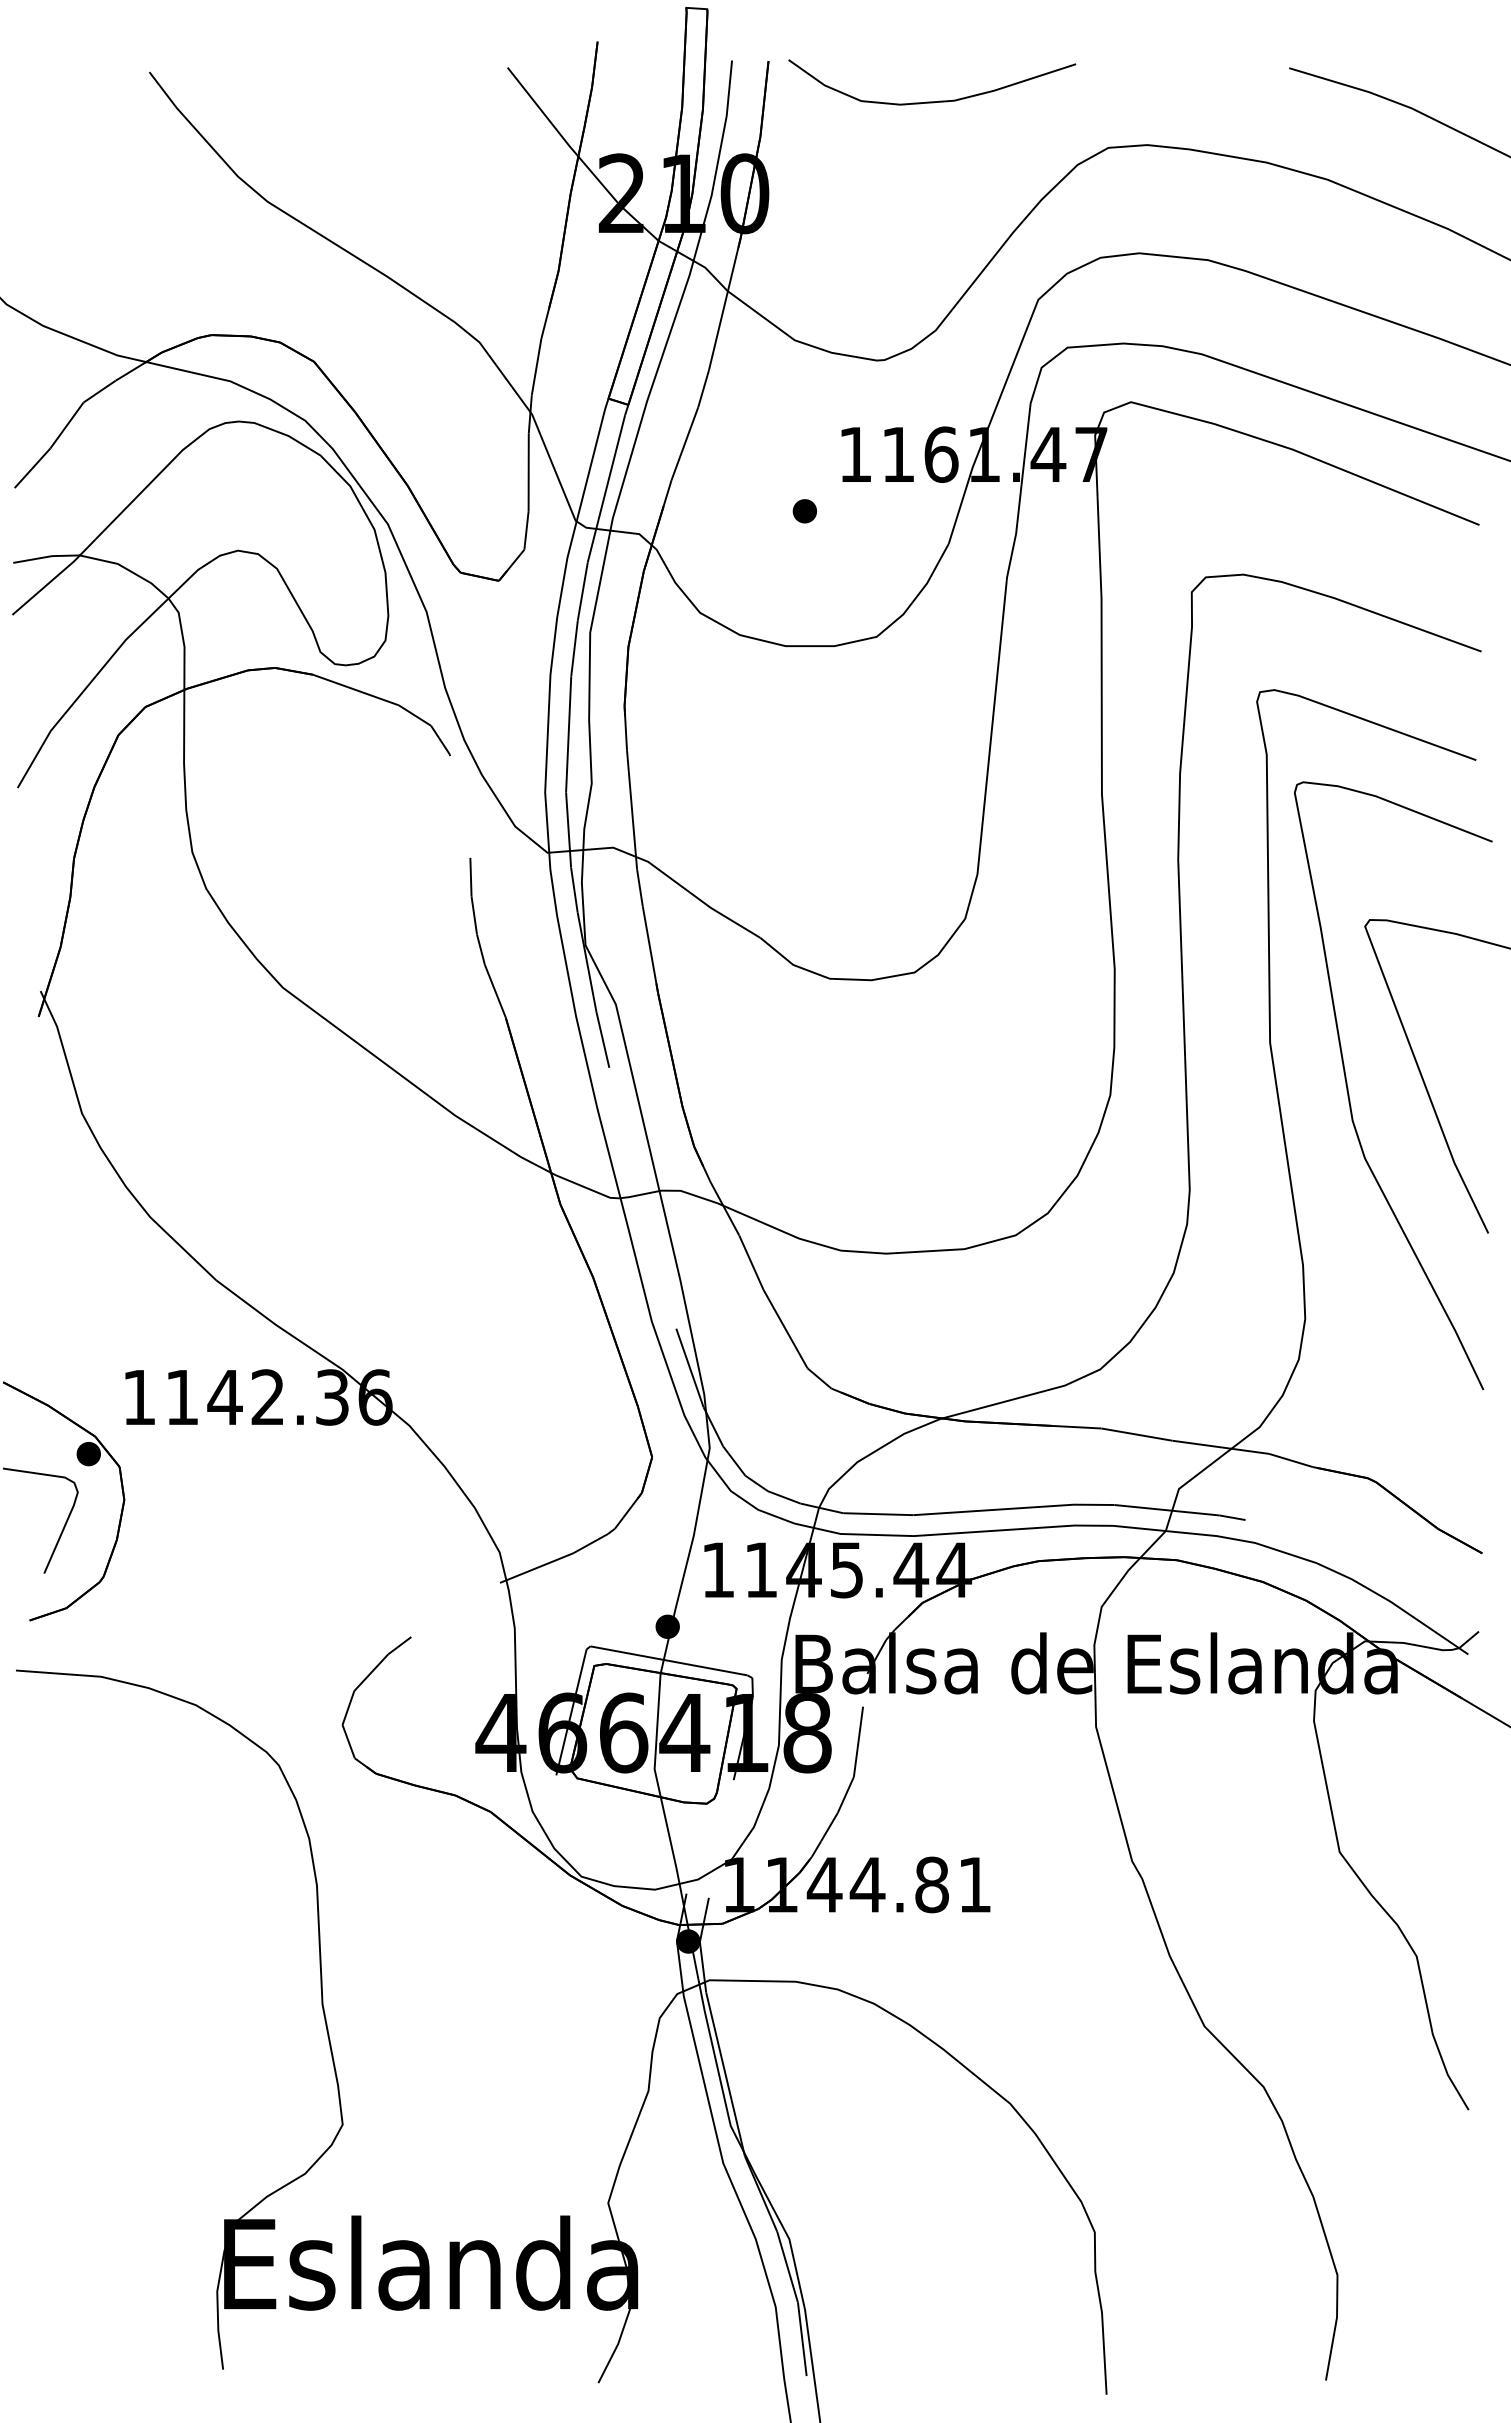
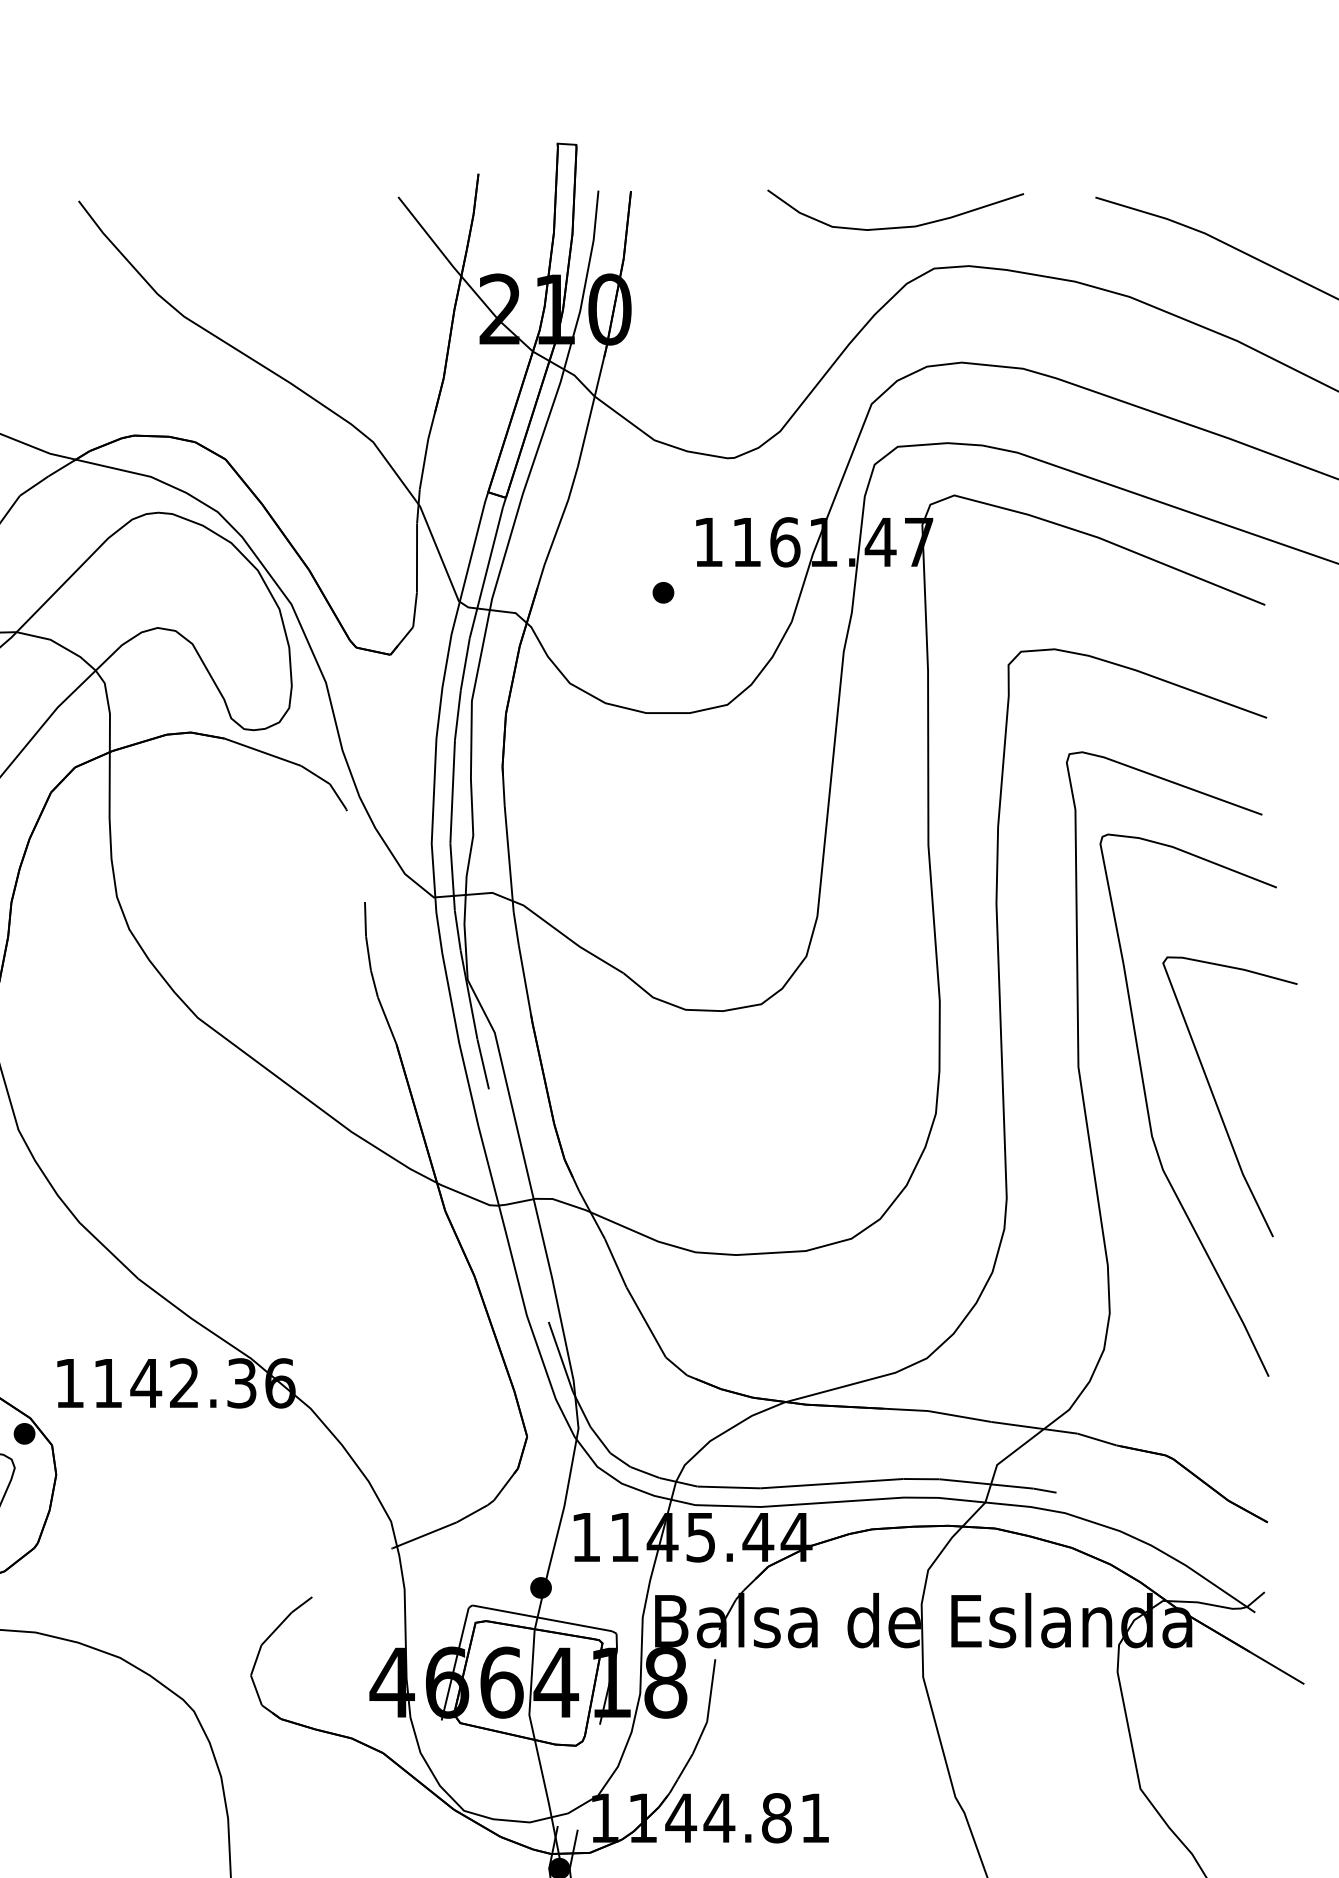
curve: (932, 101) -> (895, 227), moved

